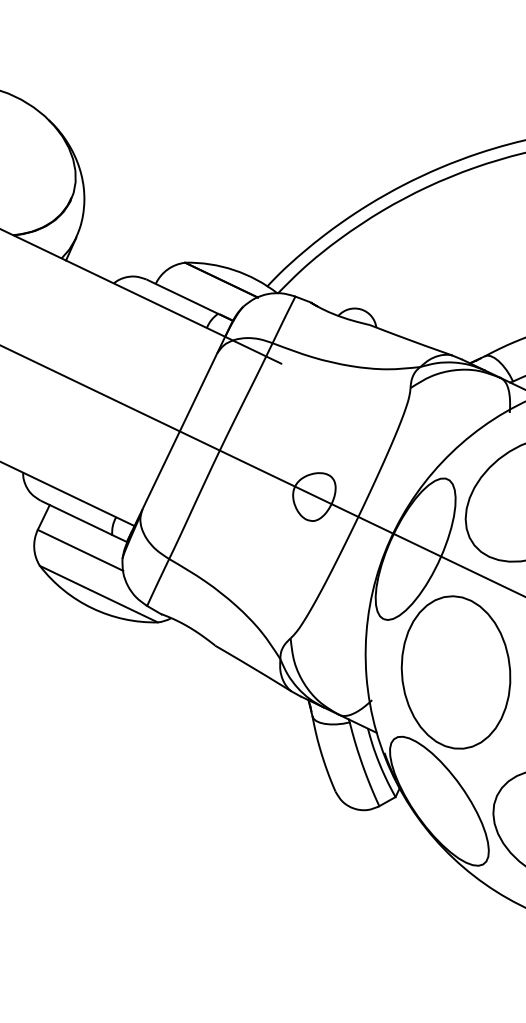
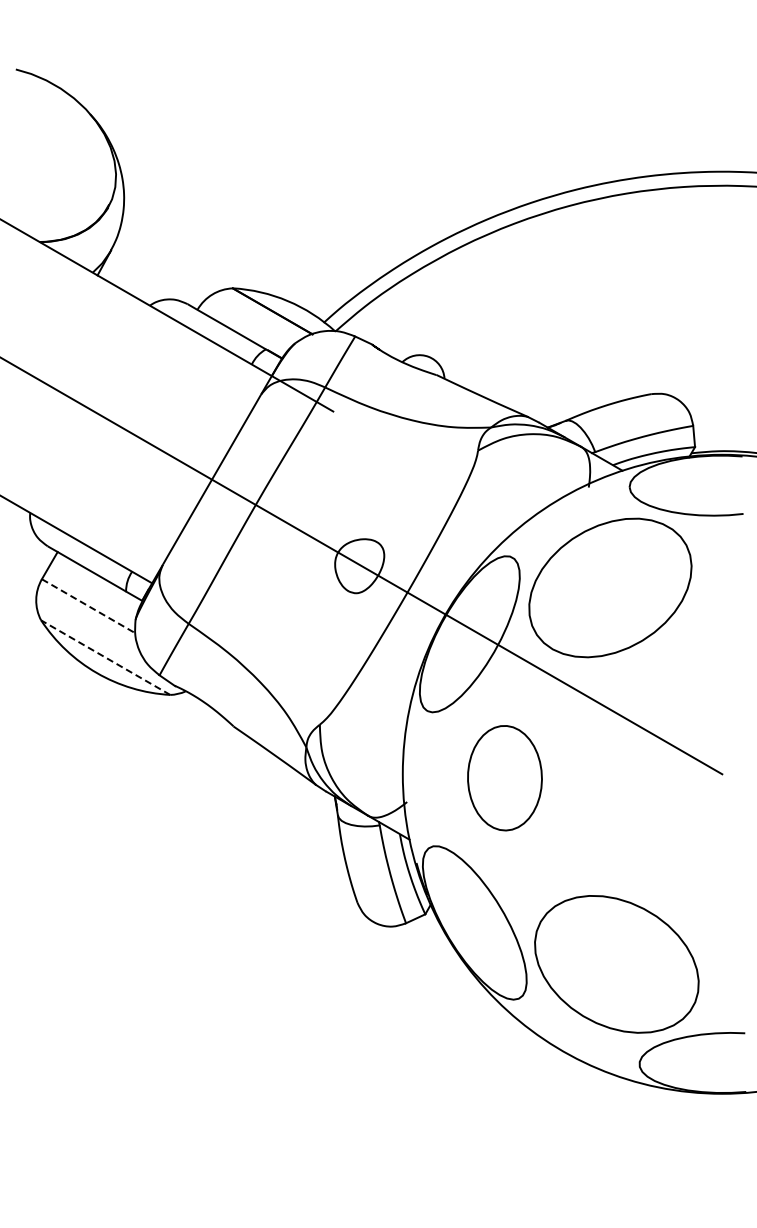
line: (81, 550) -> (89, 606), solid -> dashed
line: (98, 594) -> (105, 657), solid -> dashed
part: (455, 672) -> (504, 778), size x0.6

